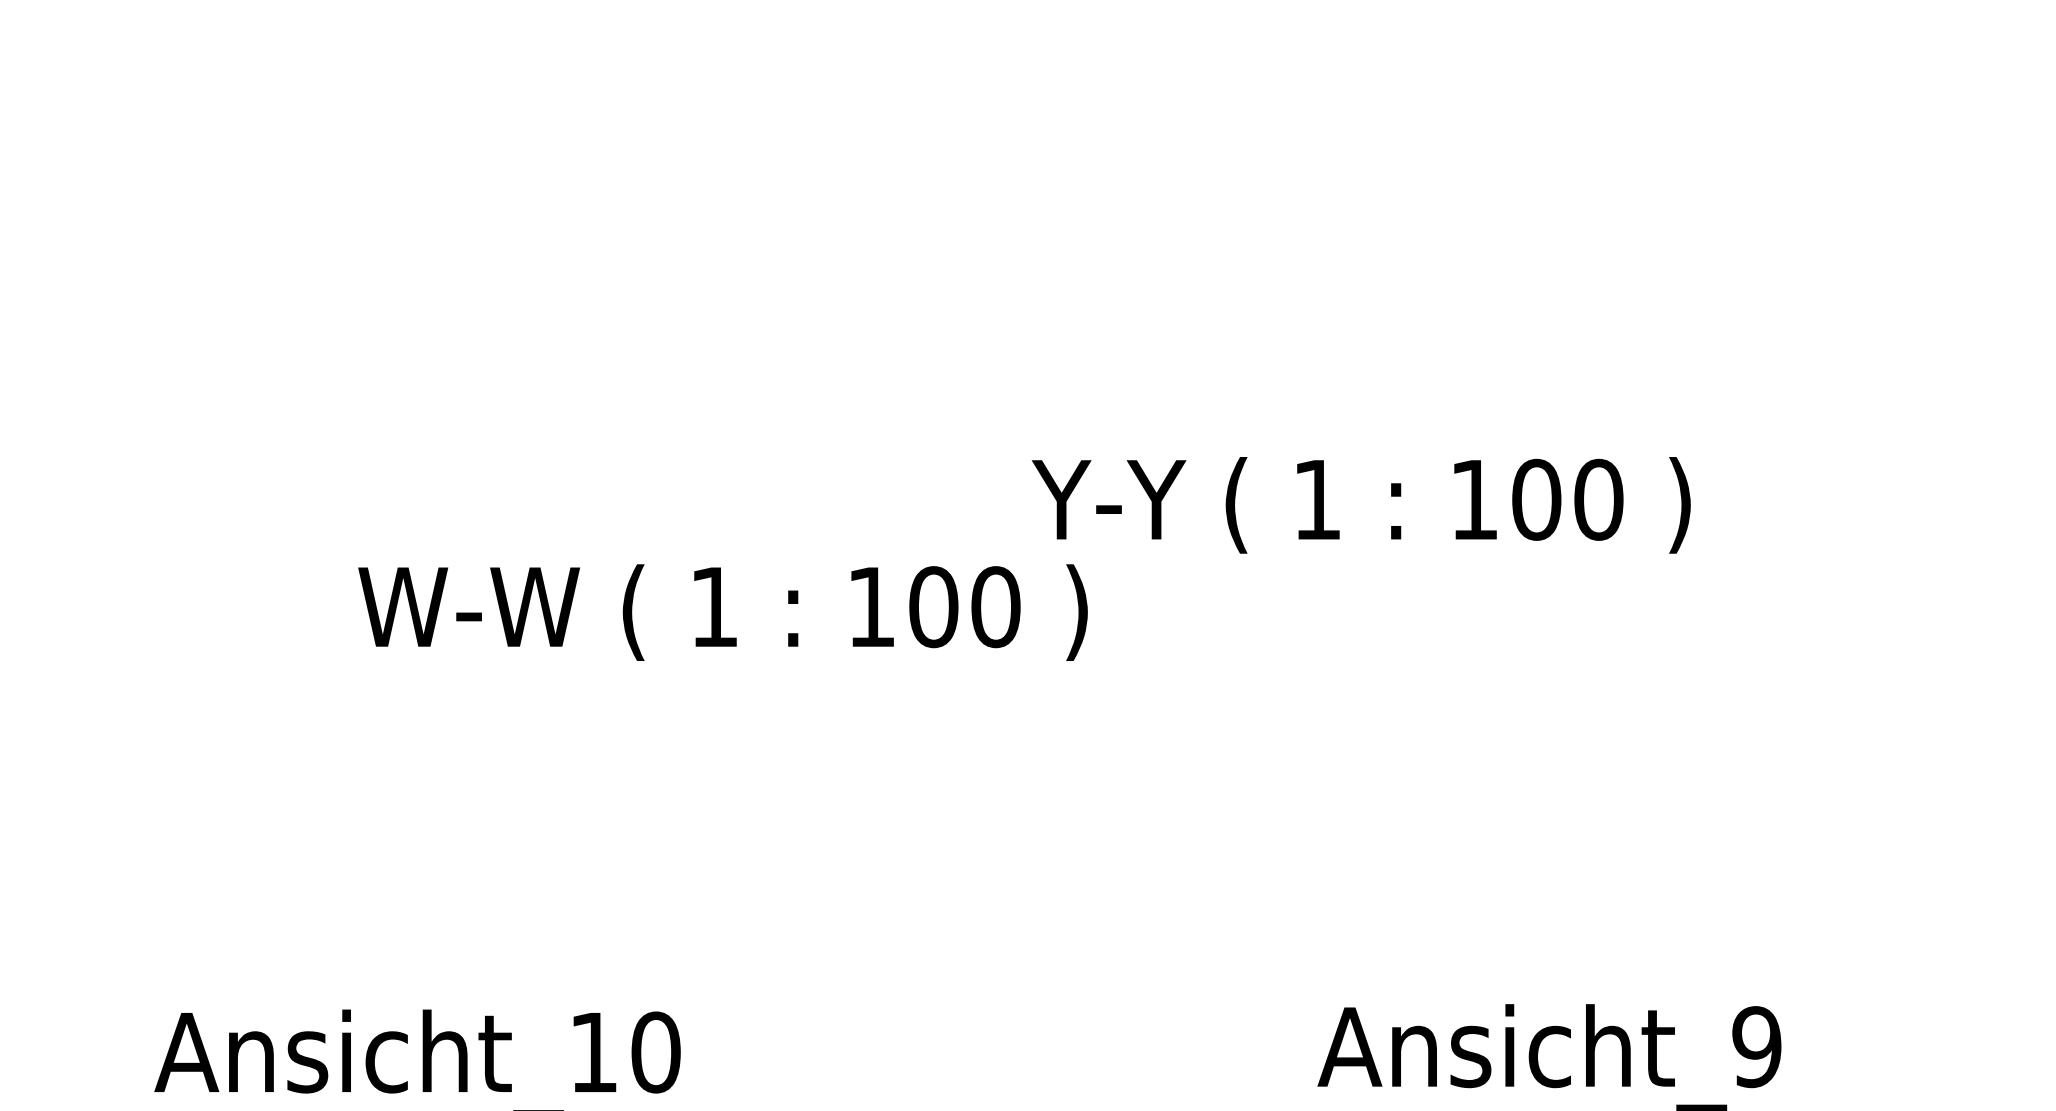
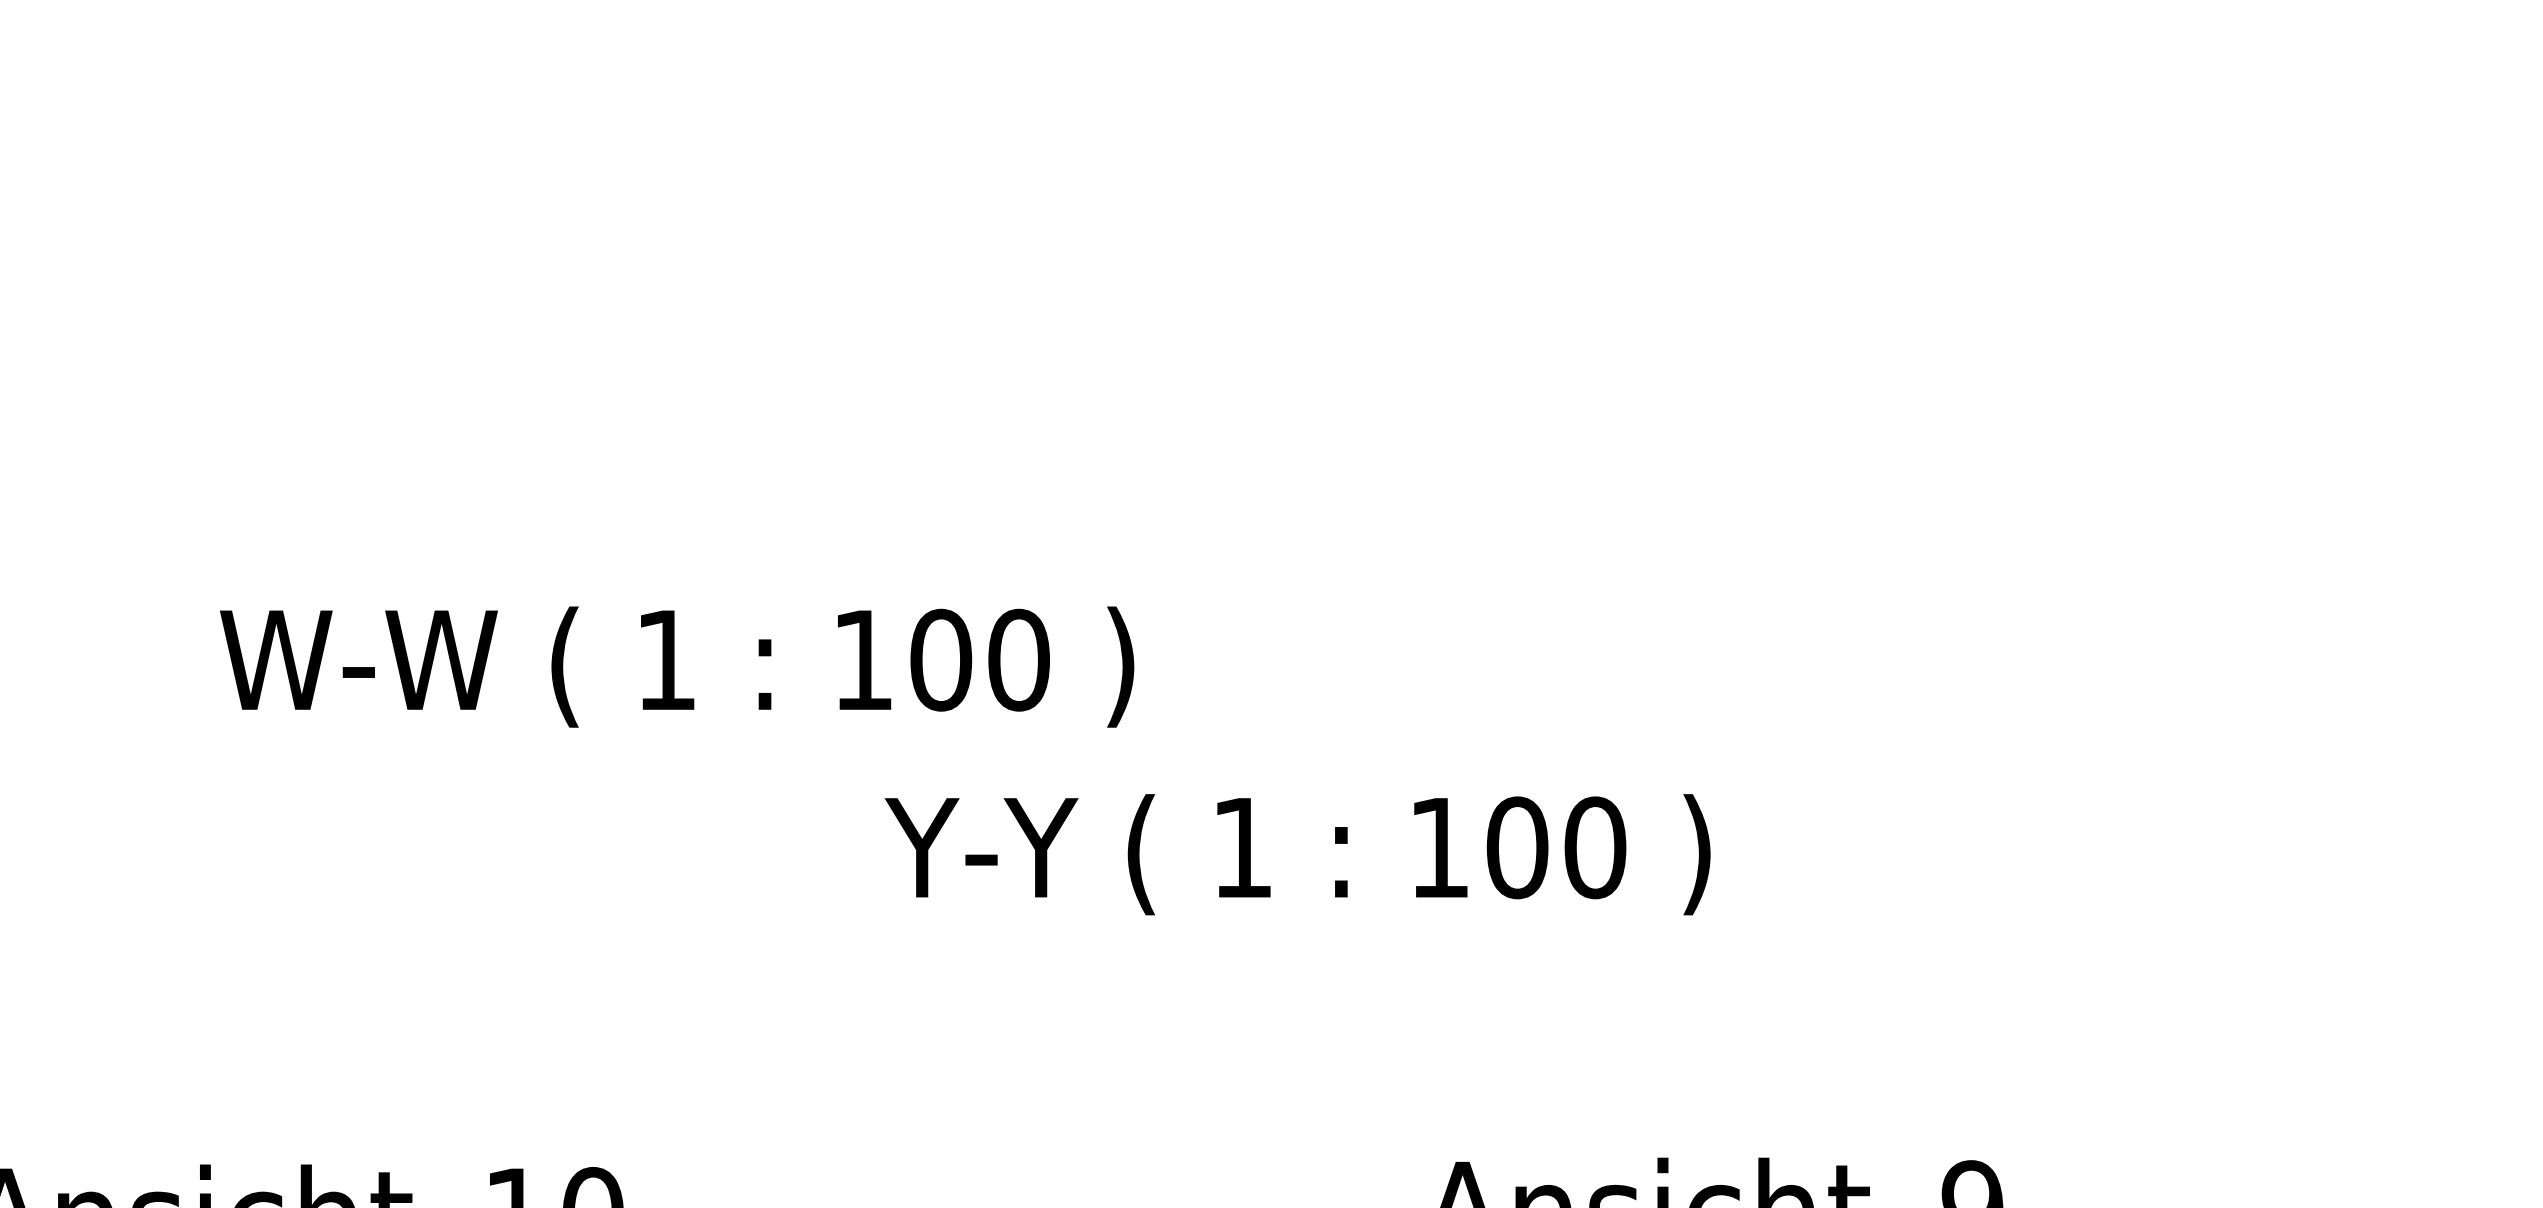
text: (1360, 505) -> (1296, 854), moved

